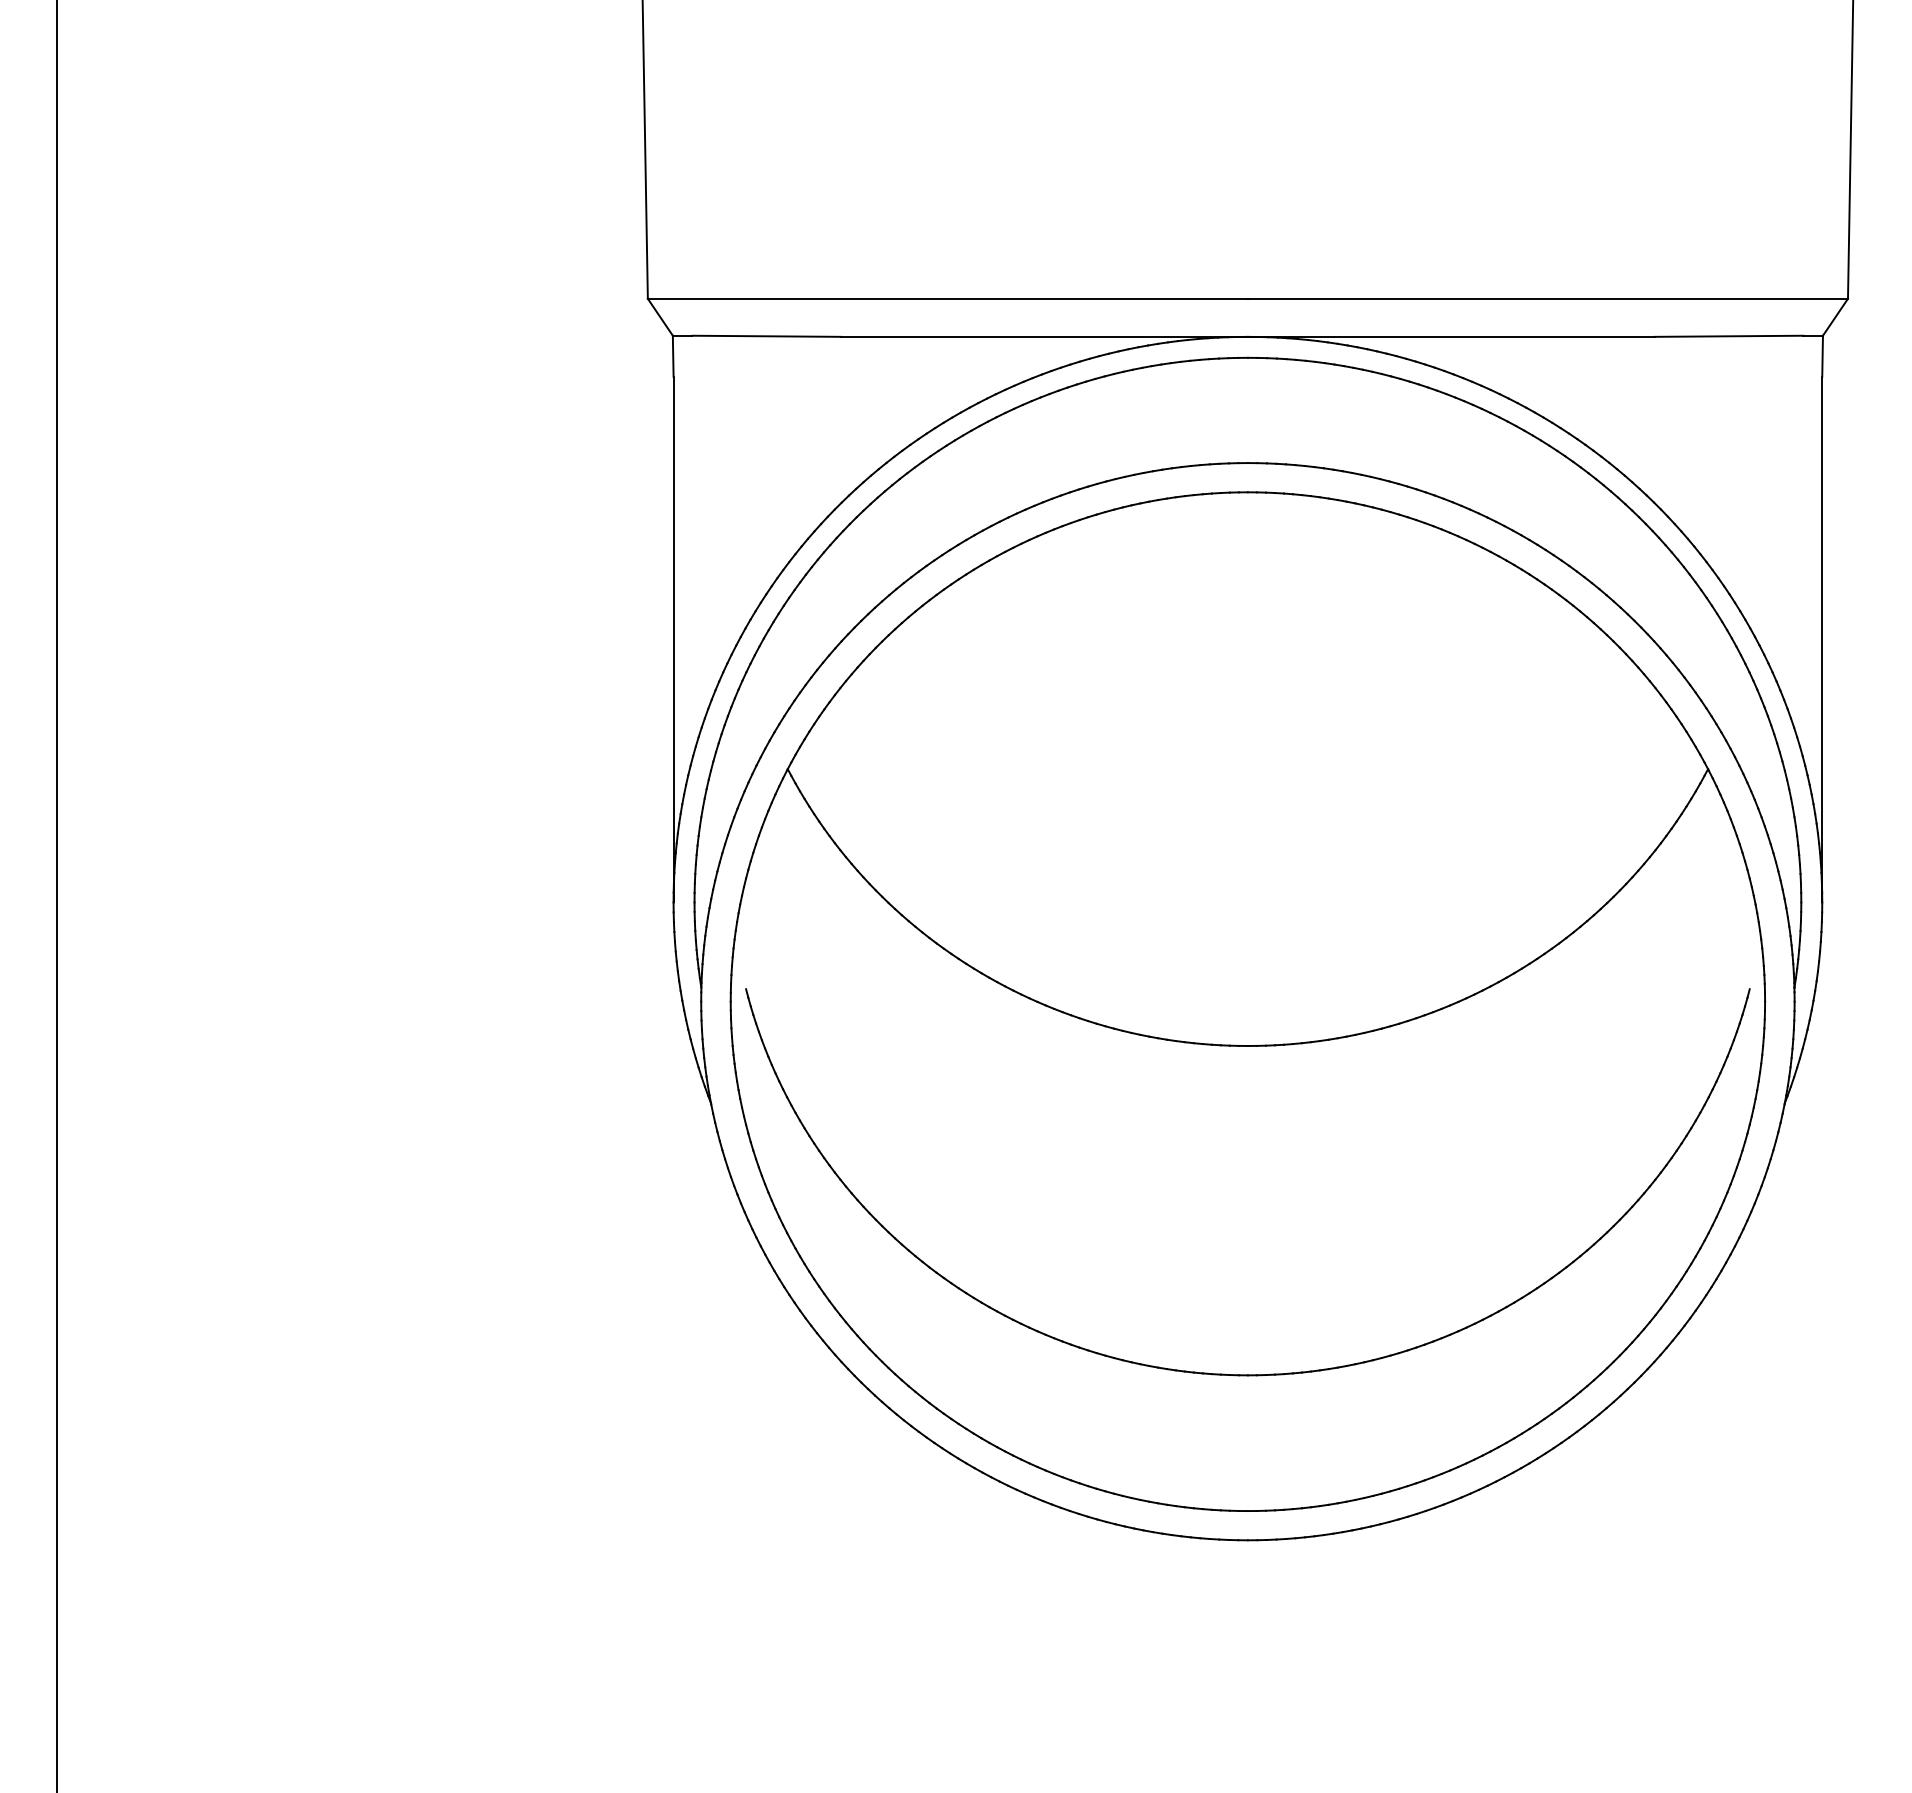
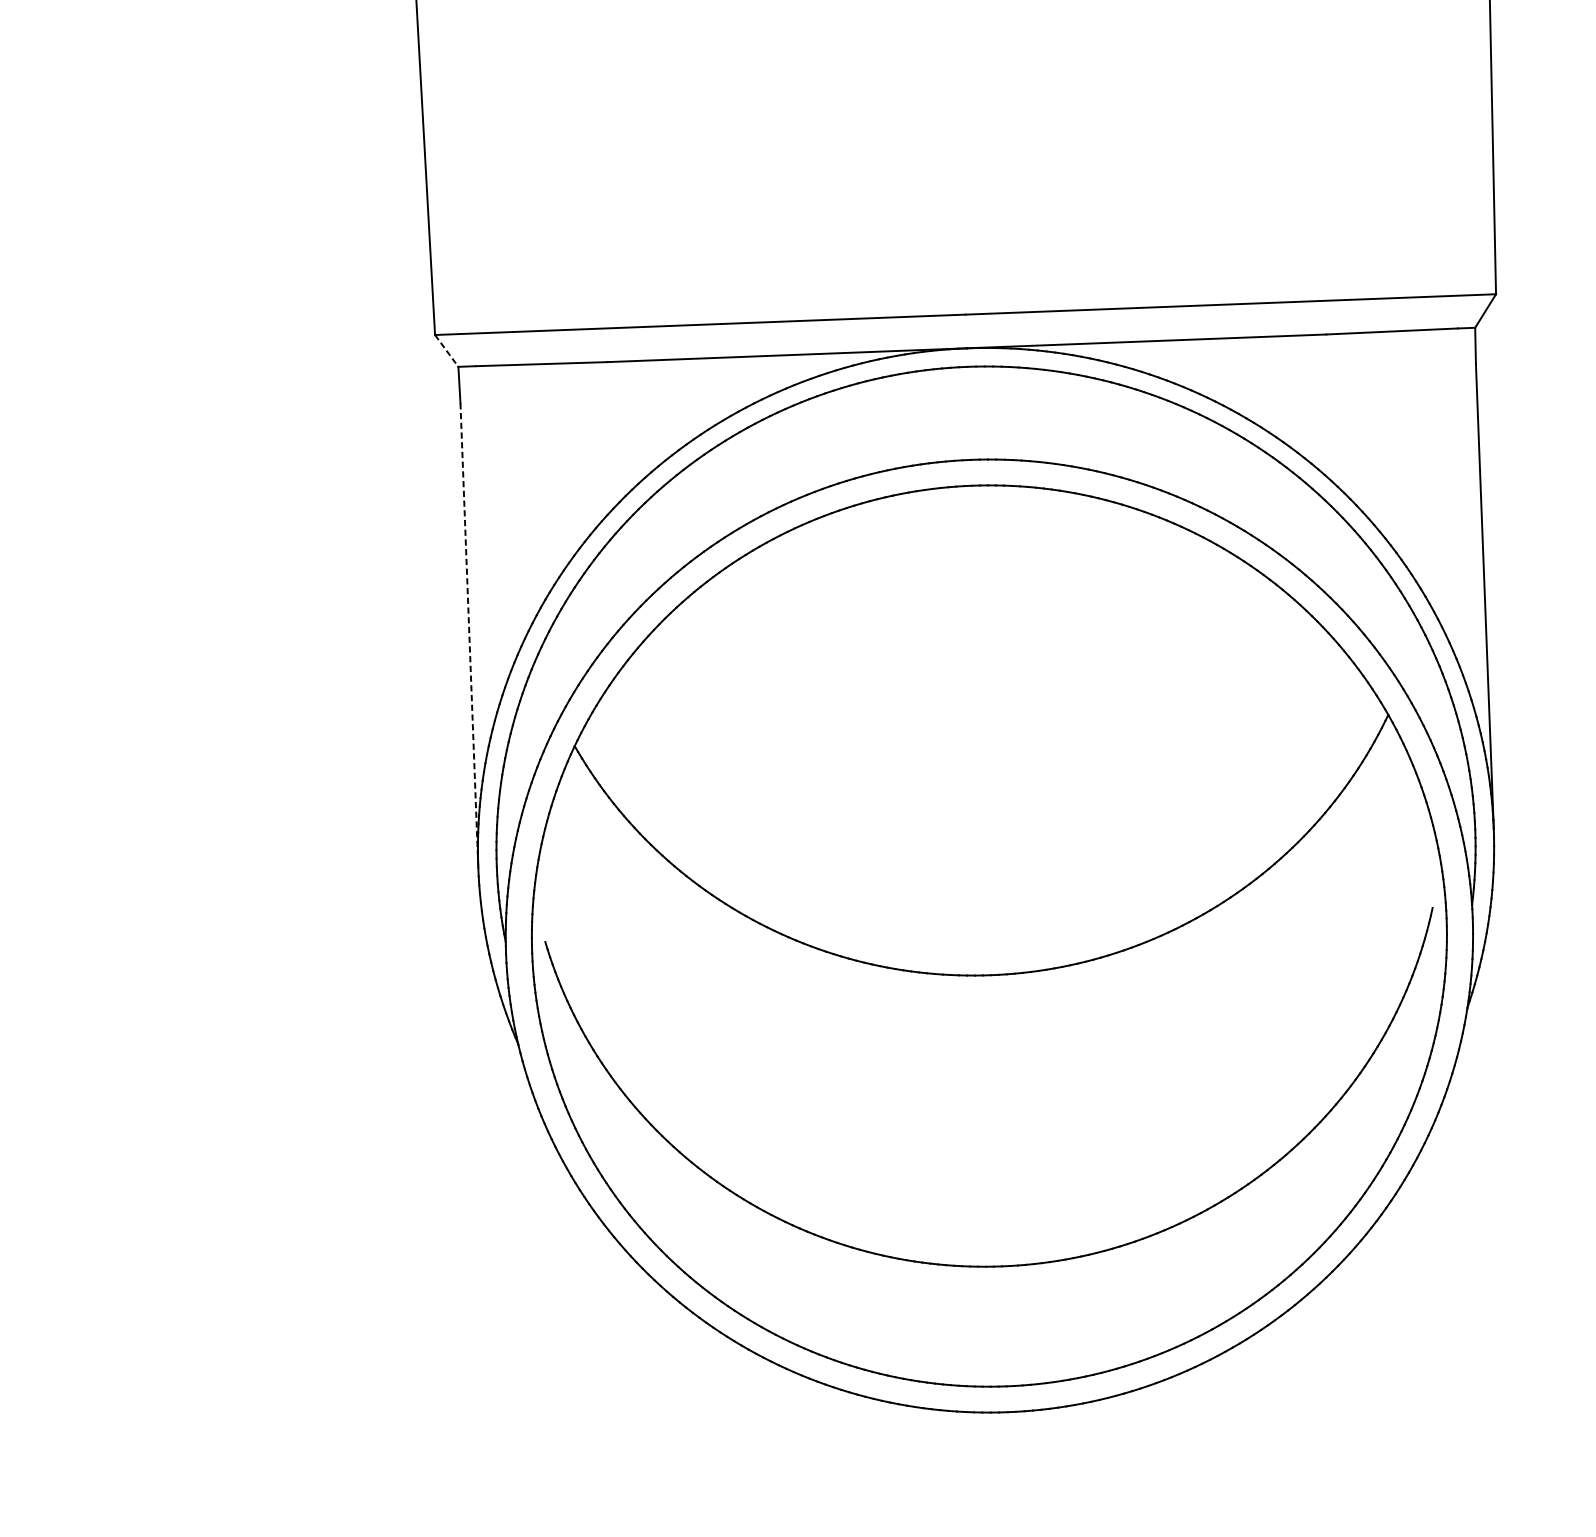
line: (660, 317) -> (446, 351), solid -> dashed
line: (673, 639) -> (469, 635), solid -> dashed

